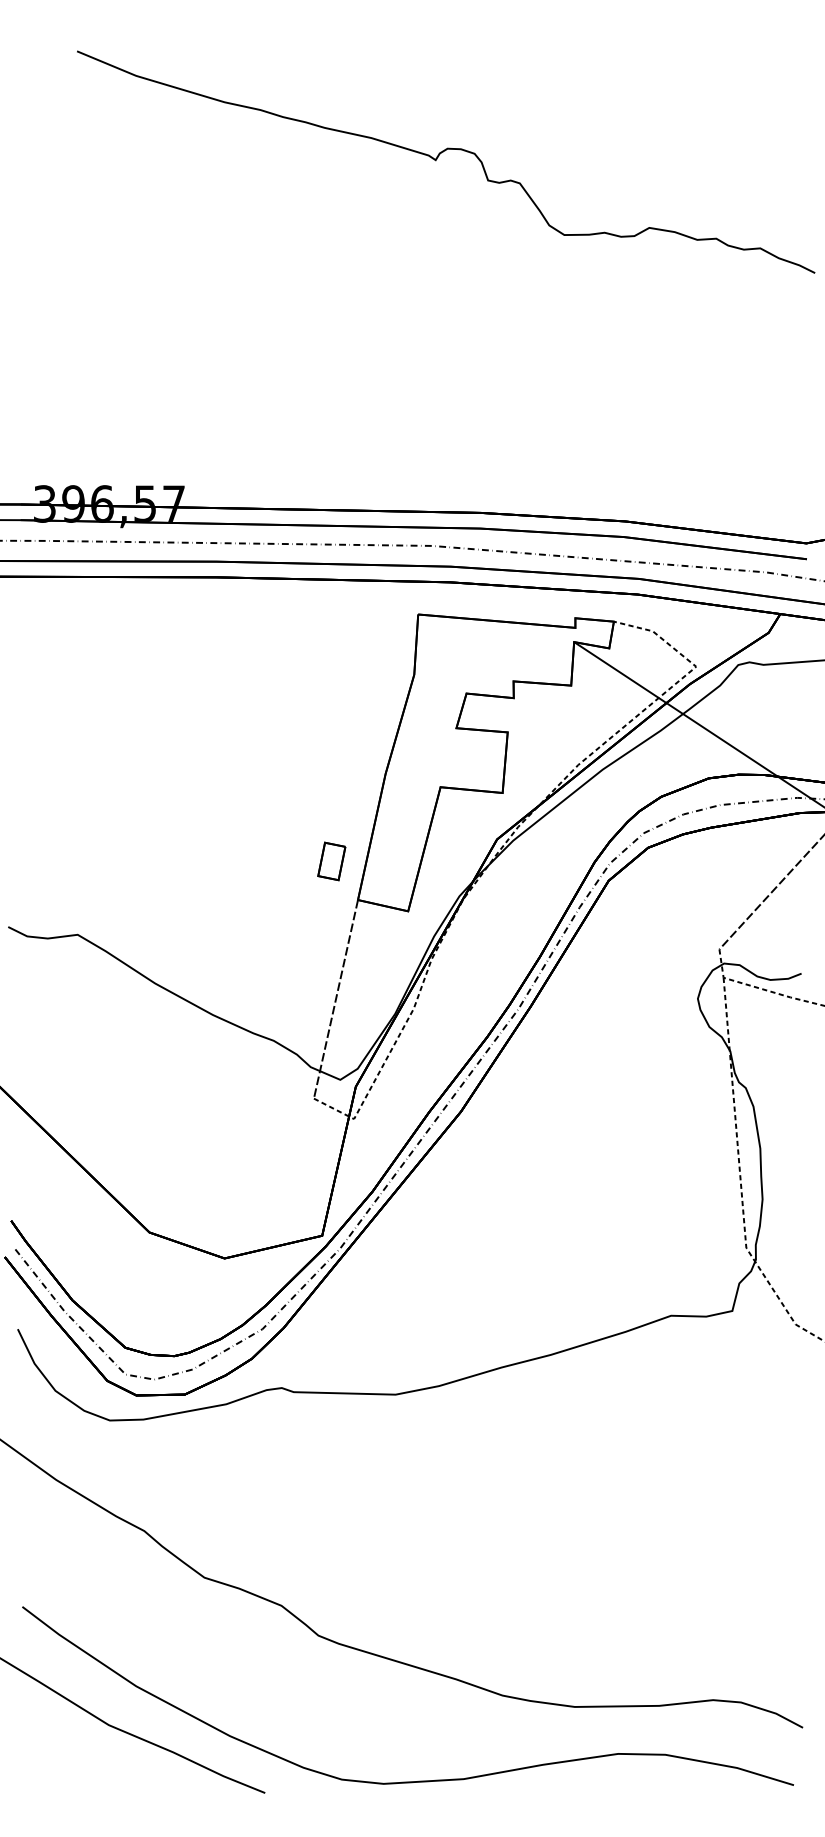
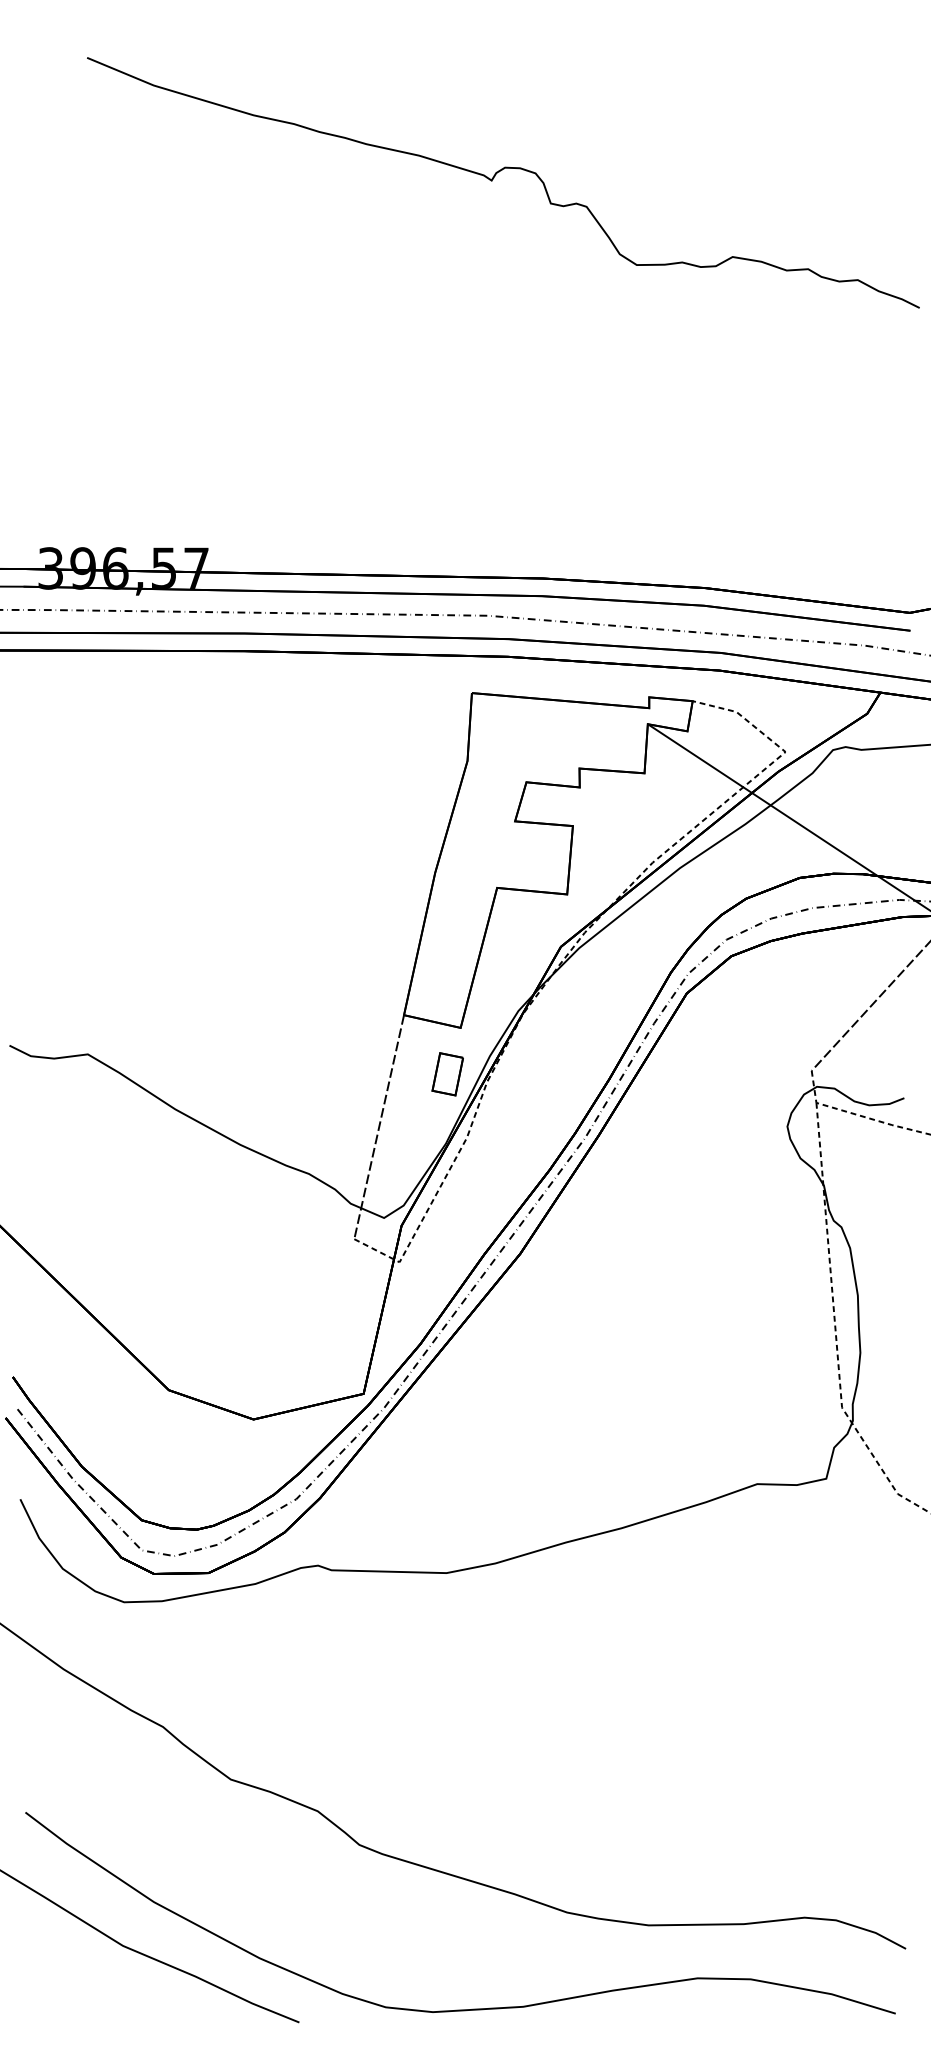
part: (331, 861) -> (447, 1074), moved

